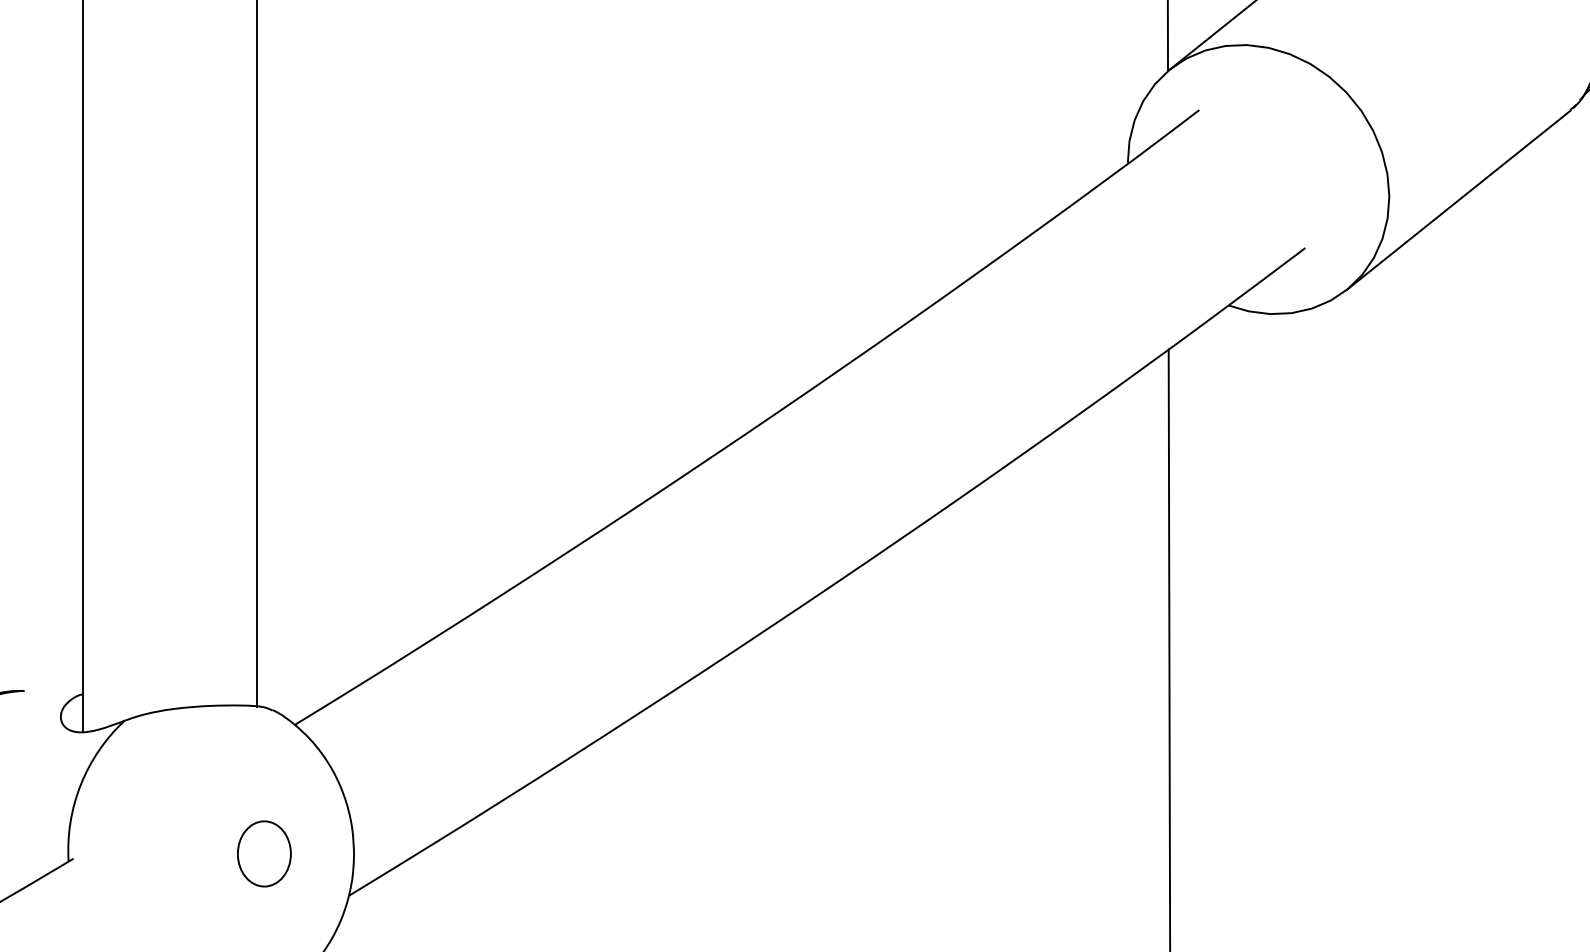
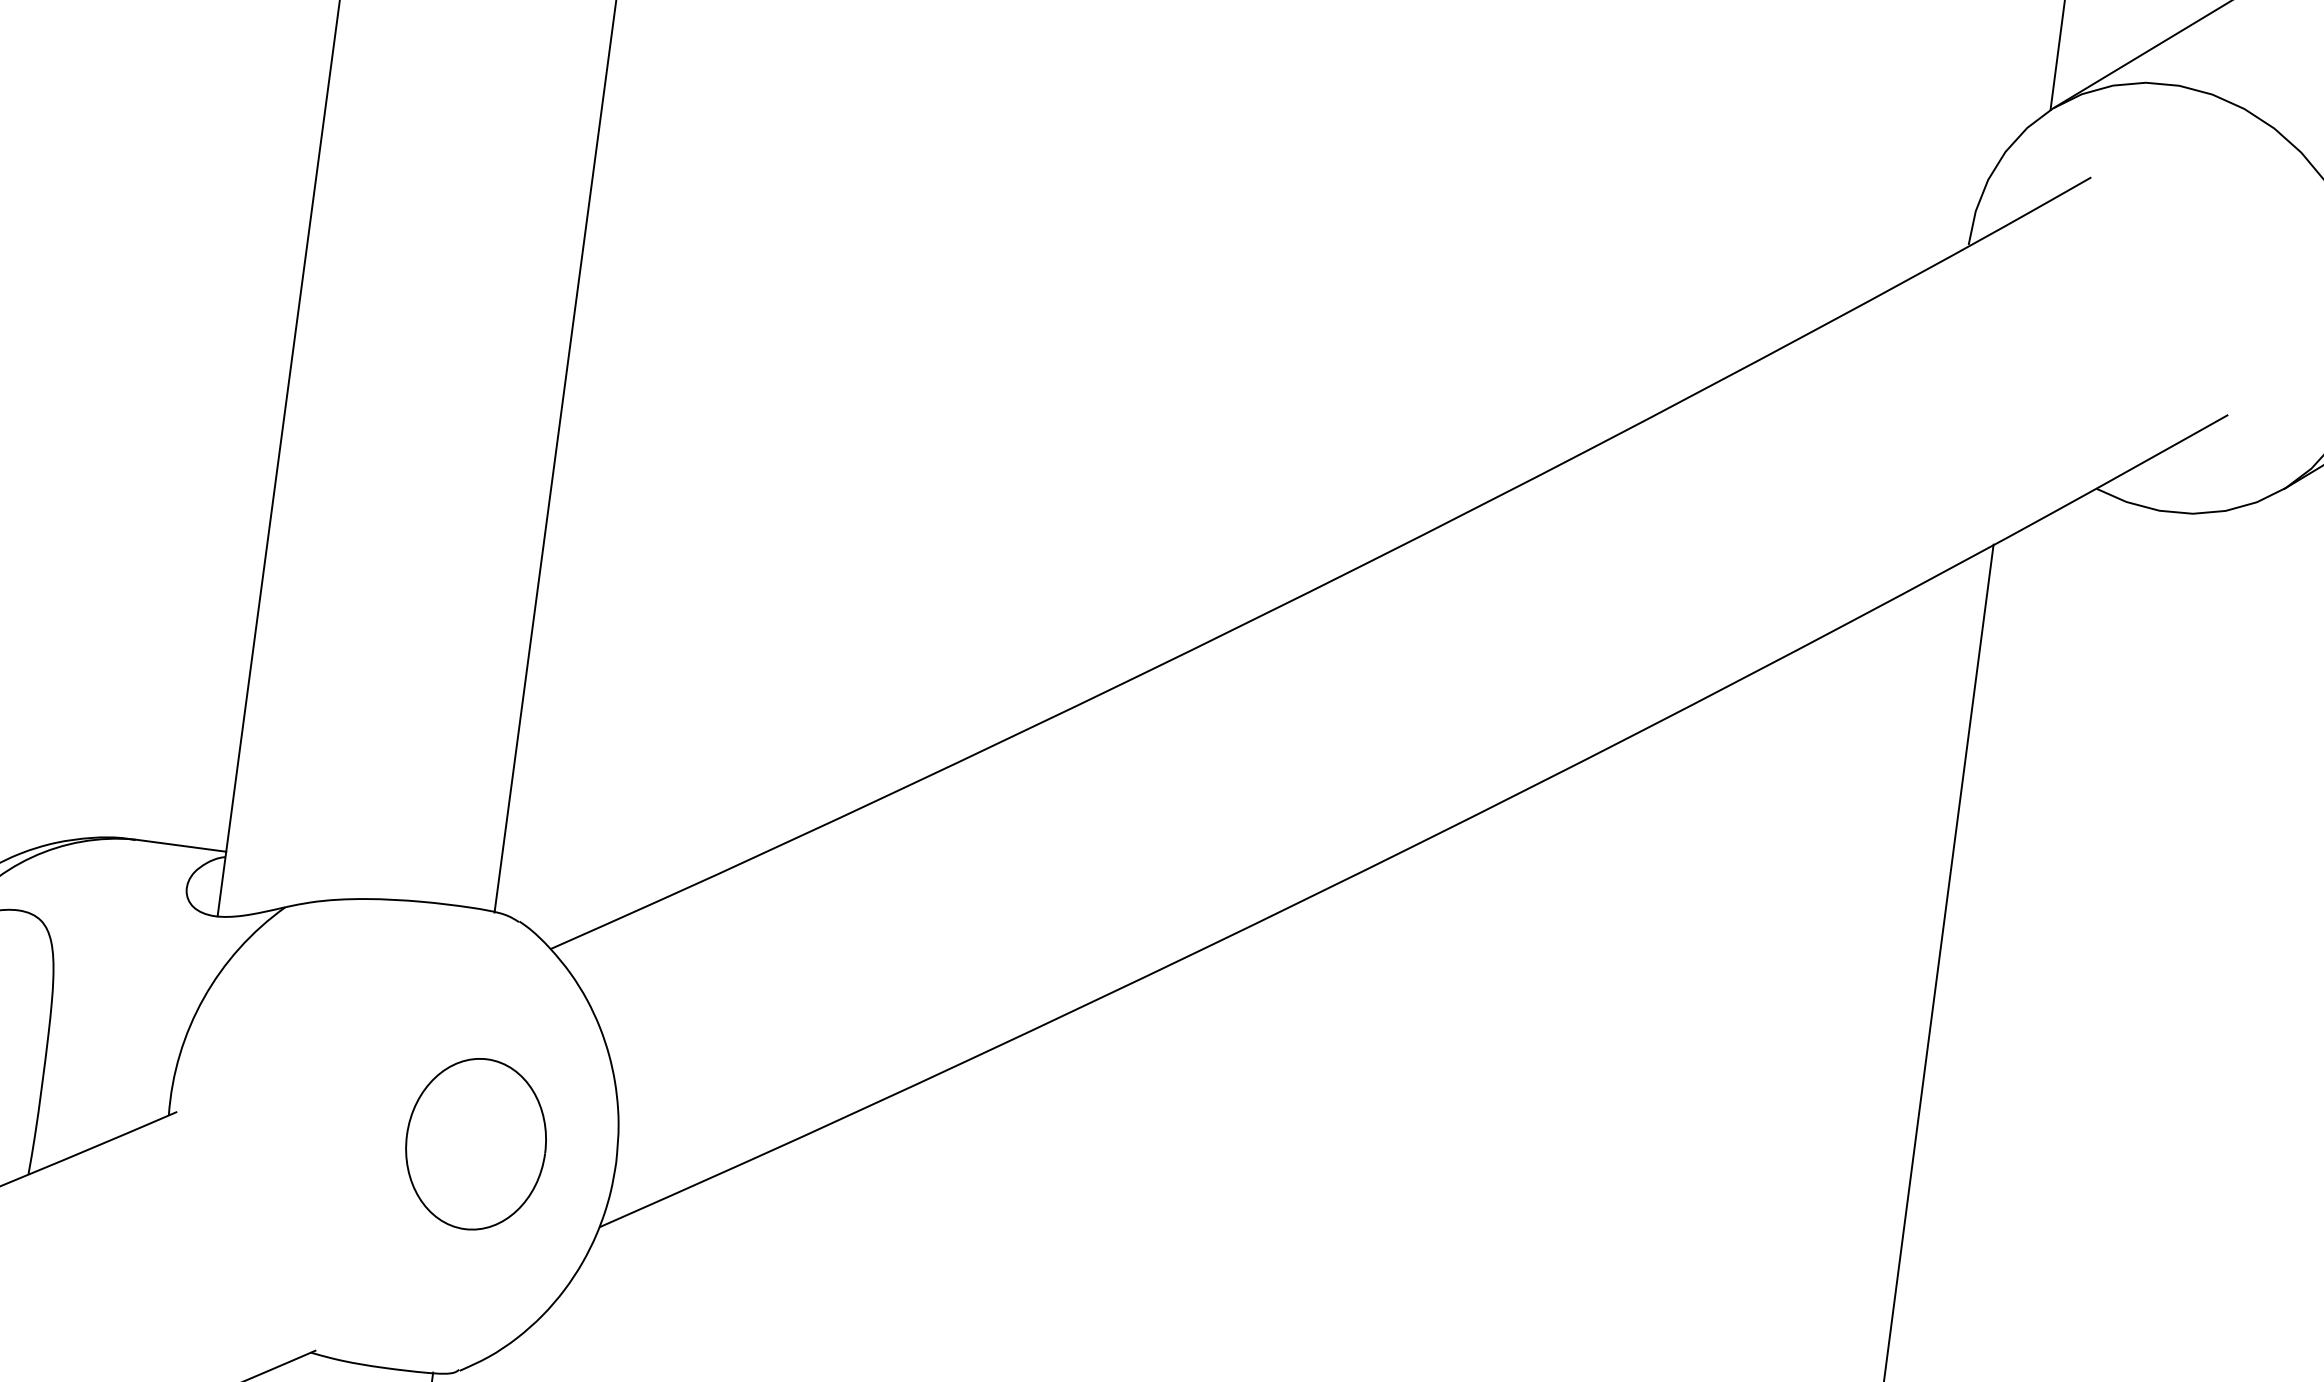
line: (53, 690) -> (180, 845), added
part: (264, 853) -> (476, 1143), size x1.67

